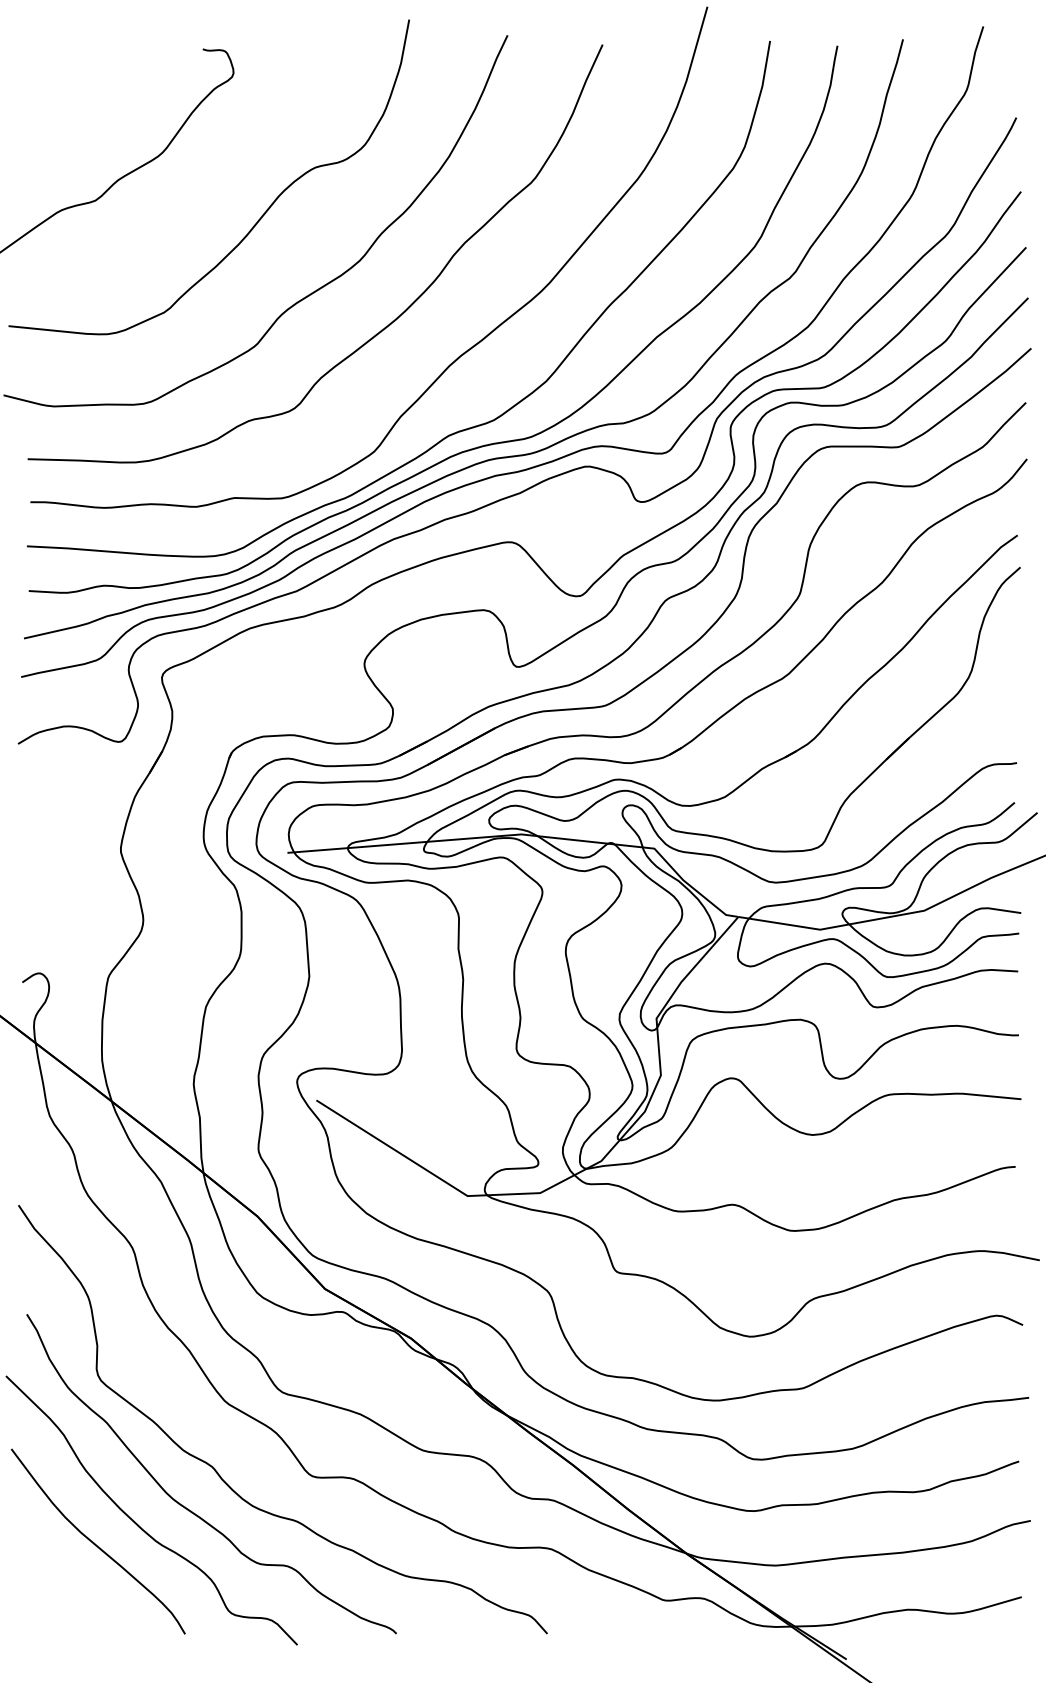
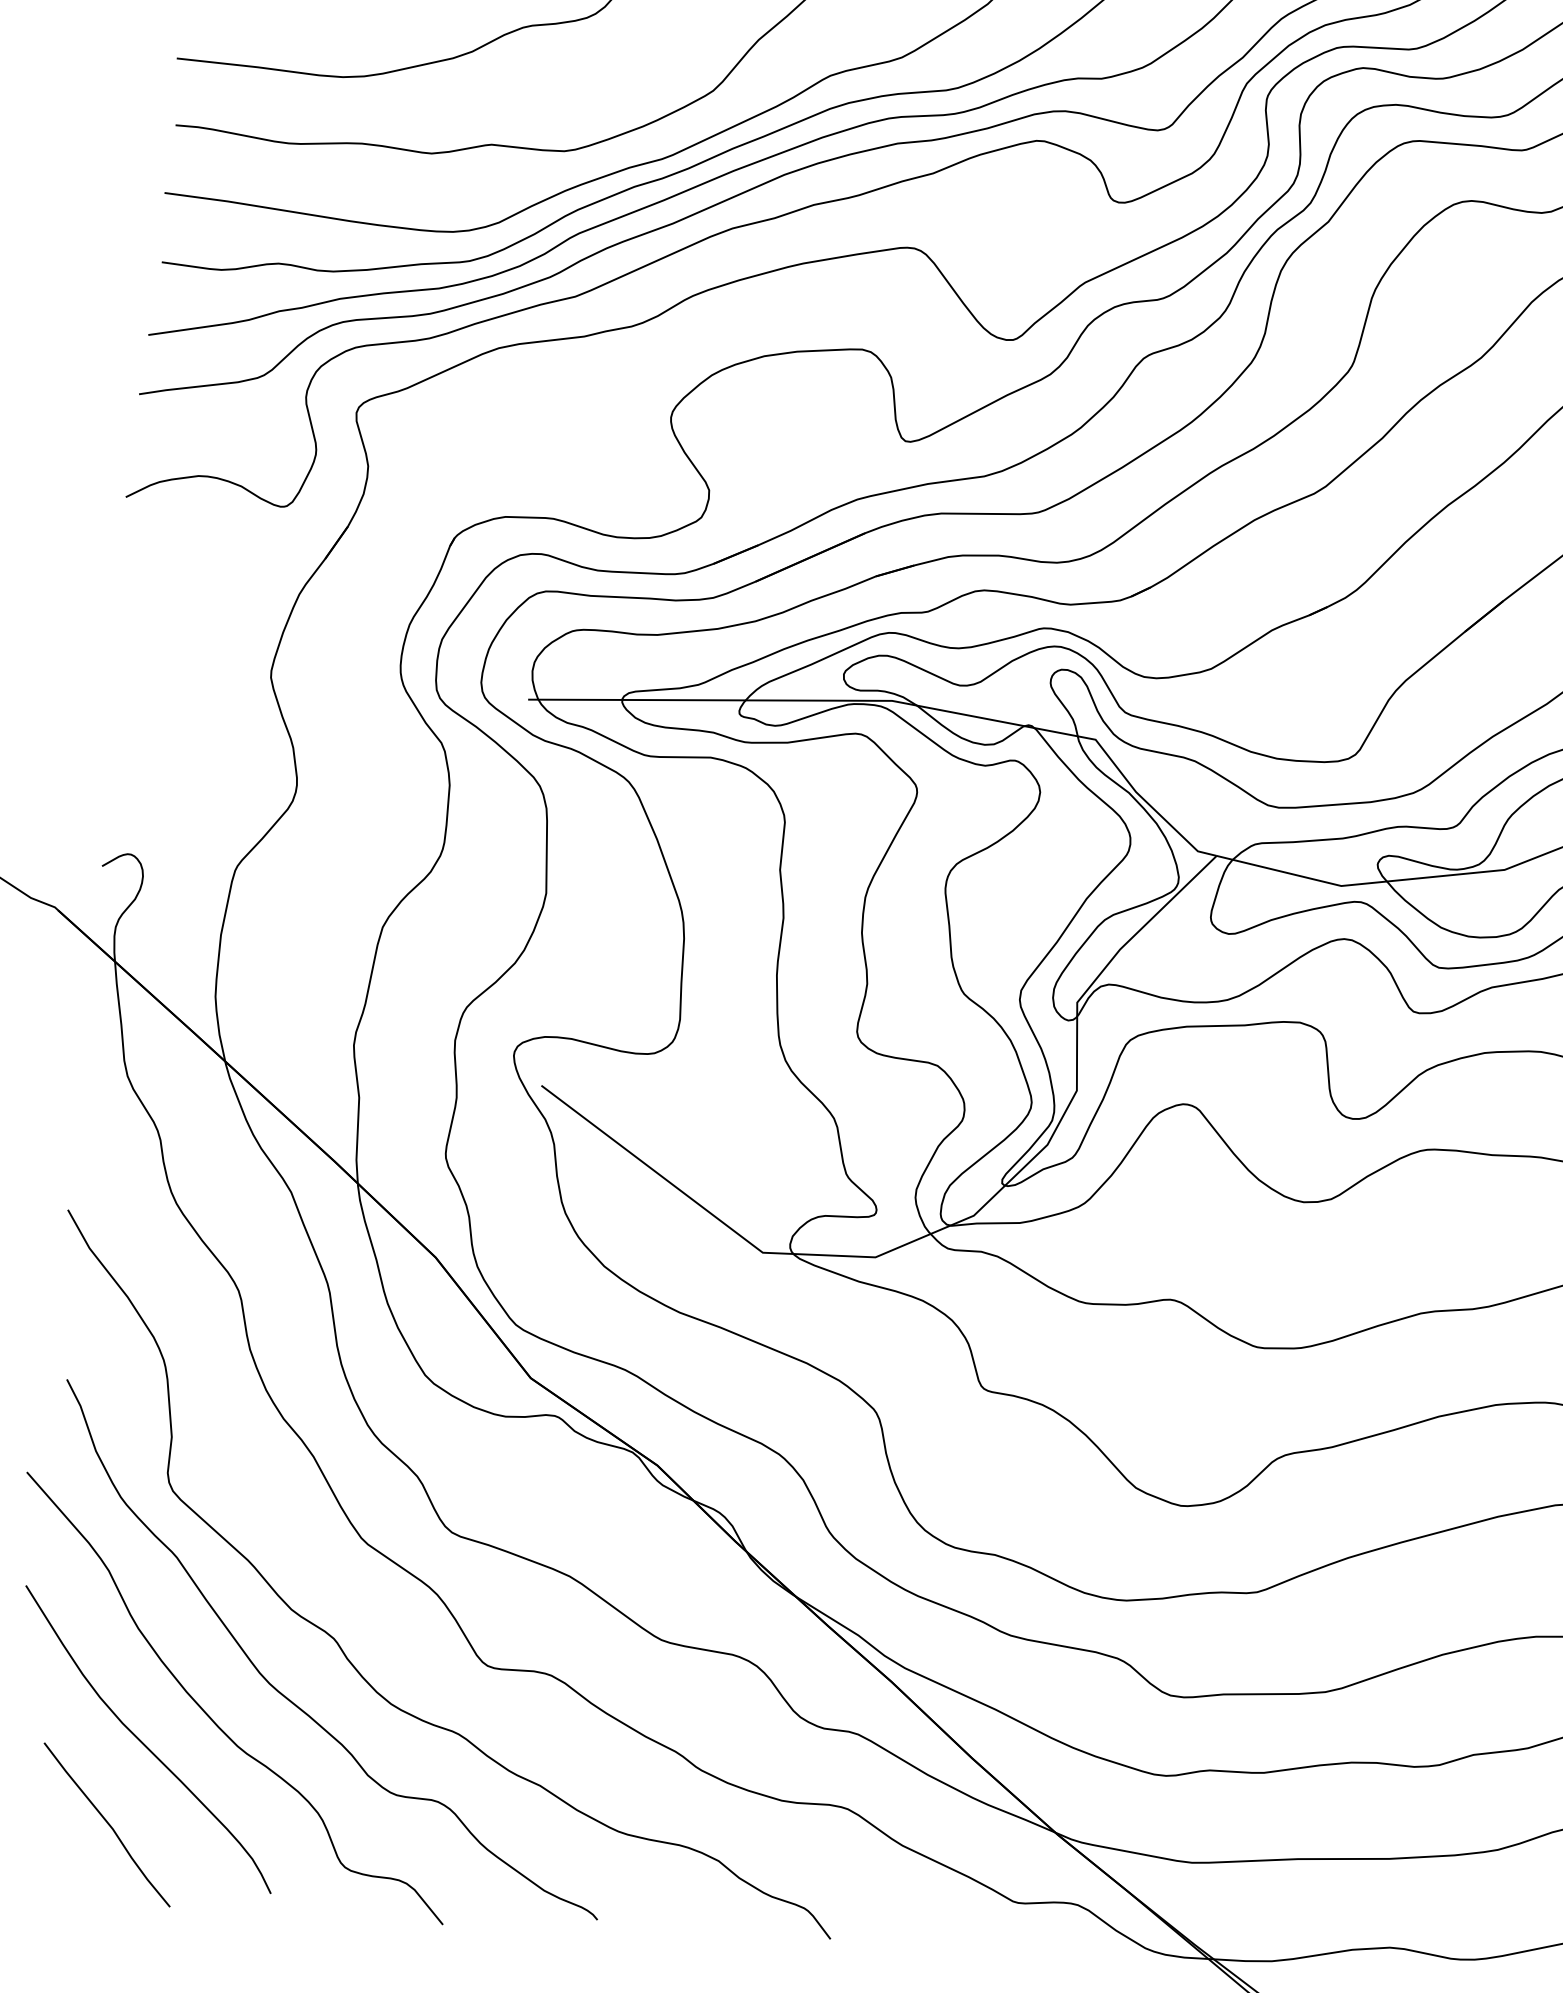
curve: (76, 1598) -> (107, 1824), added

